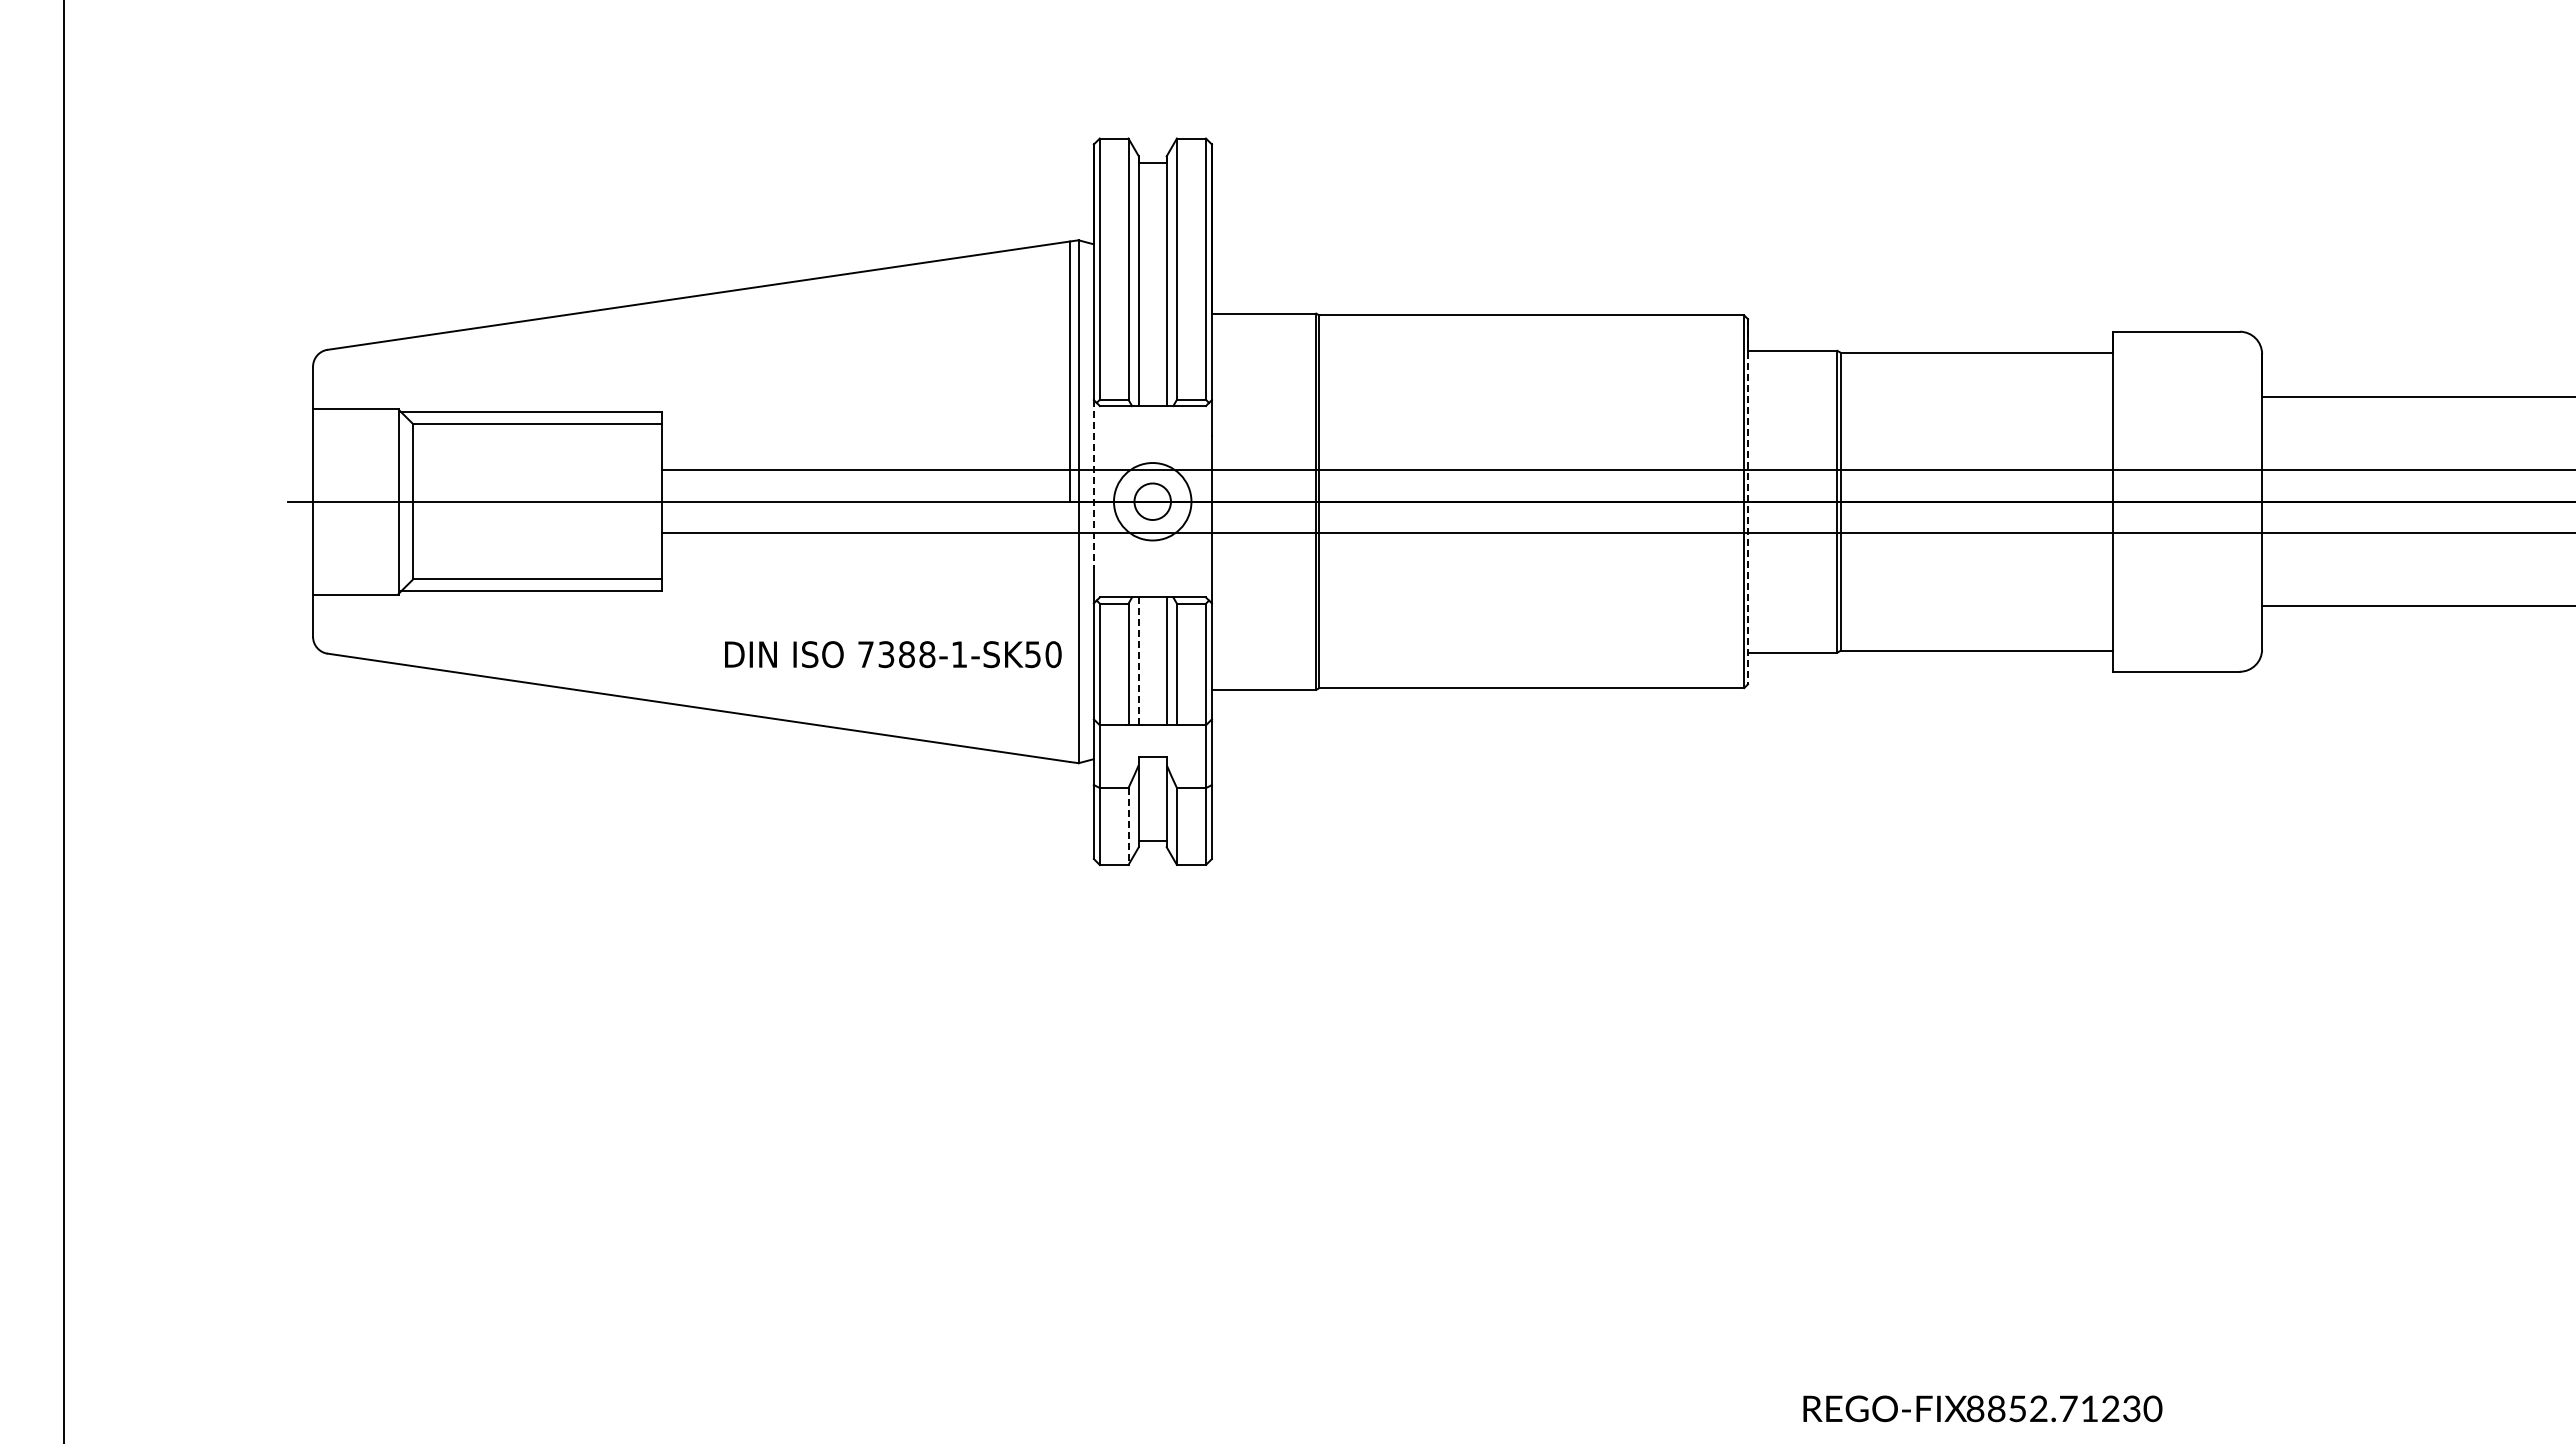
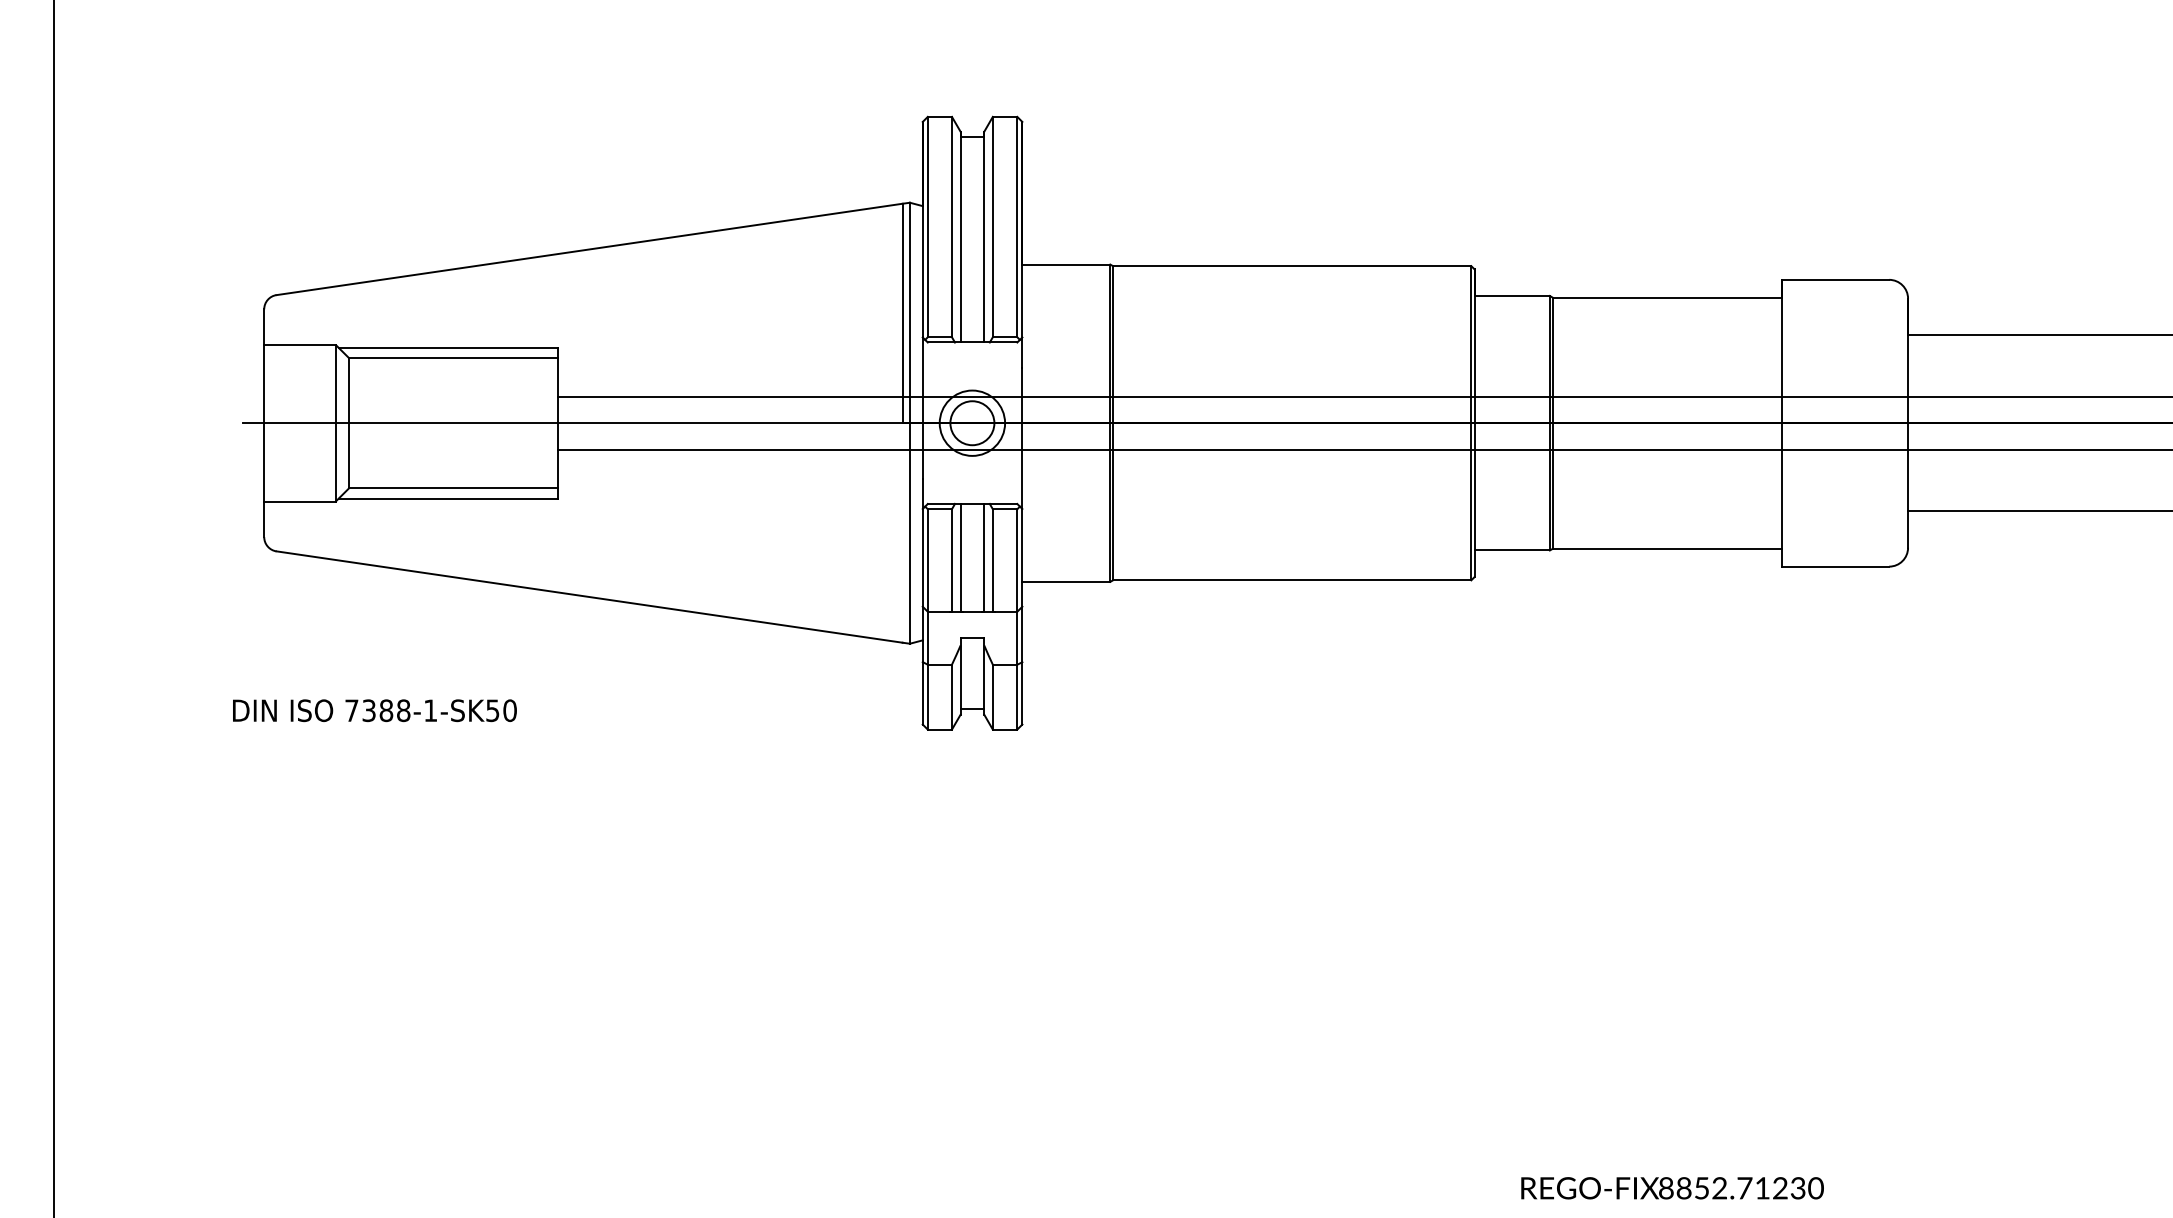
line: (1093, 483) -> (922, 407), dashed -> solid
circle: (1152, 501) -> (972, 423), size x1.43
line: (1748, 501) -> (1474, 423), dashed -> solid
text: (893, 654) -> (375, 710), moved
line: (1138, 661) -> (960, 557), dashed -> solid
line: (1128, 827) -> (951, 697), dashed -> solid

